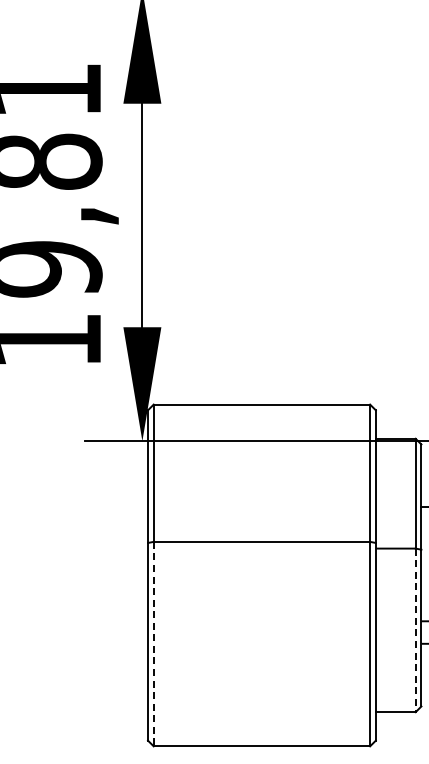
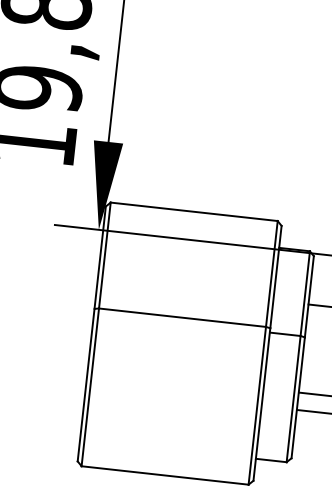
line: (415, 630) -> (293, 399), dashed -> solid
line: (153, 644) -> (90, 387), dashed -> solid

